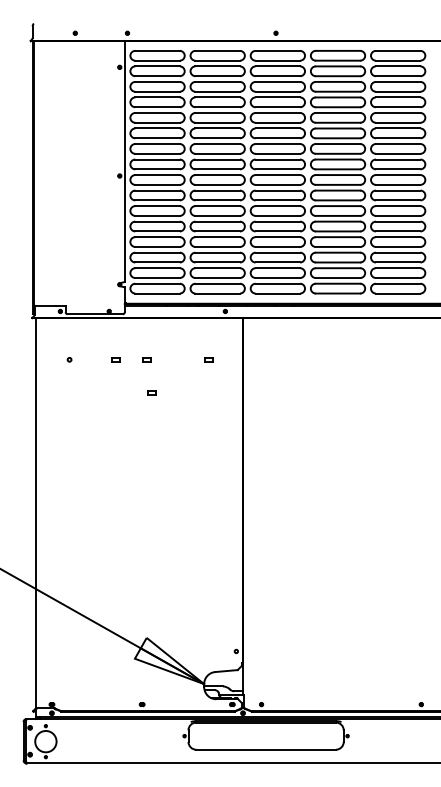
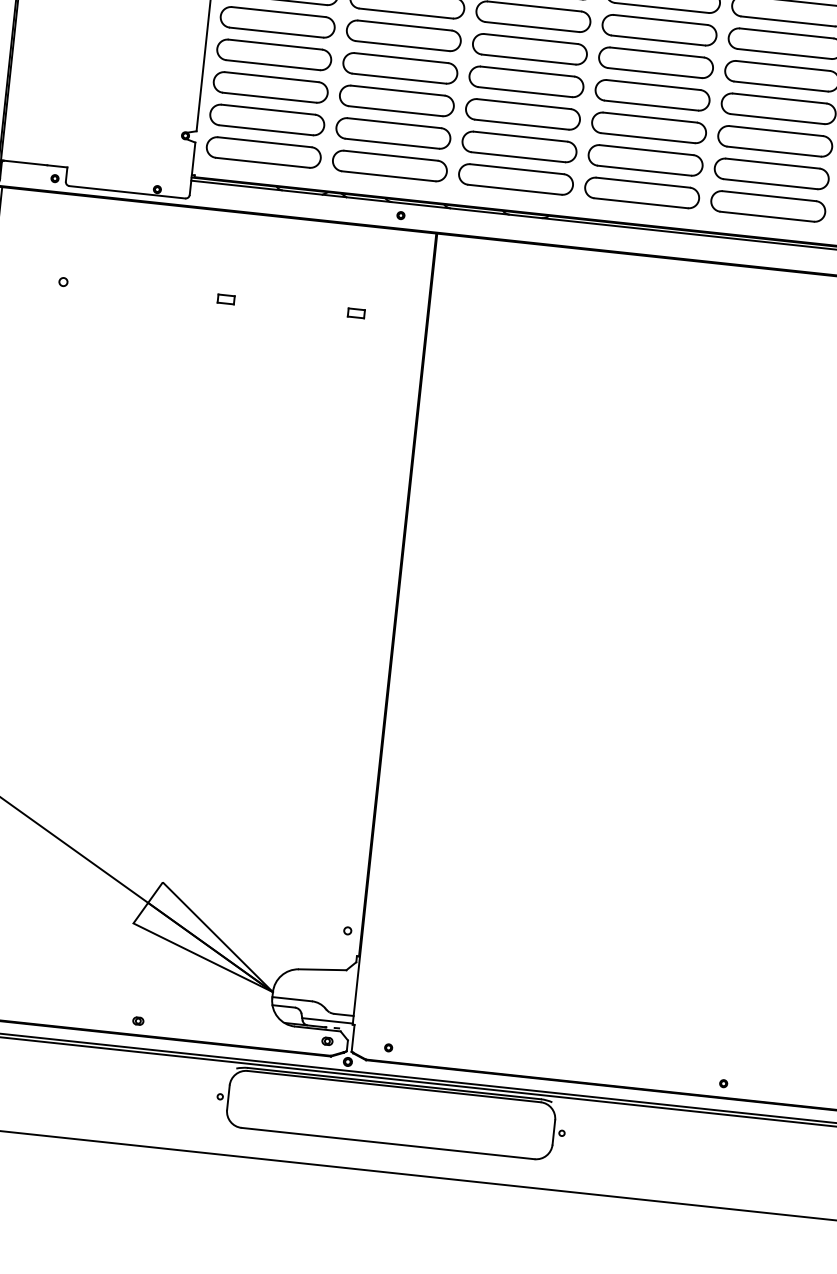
part: (115, 359) -> (159, 291), removed
part: (151, 392) -> (227, 368), removed

